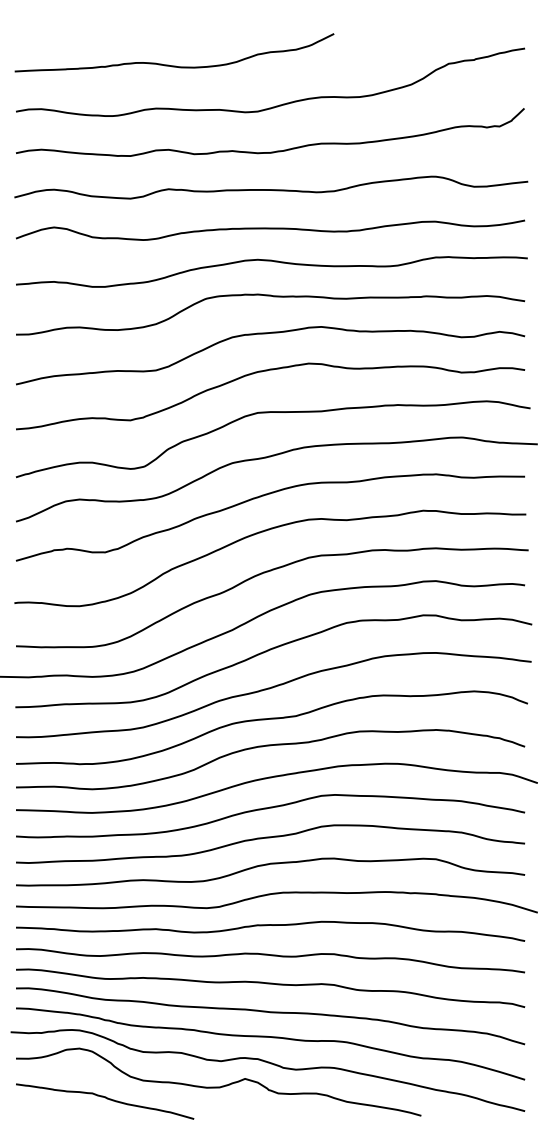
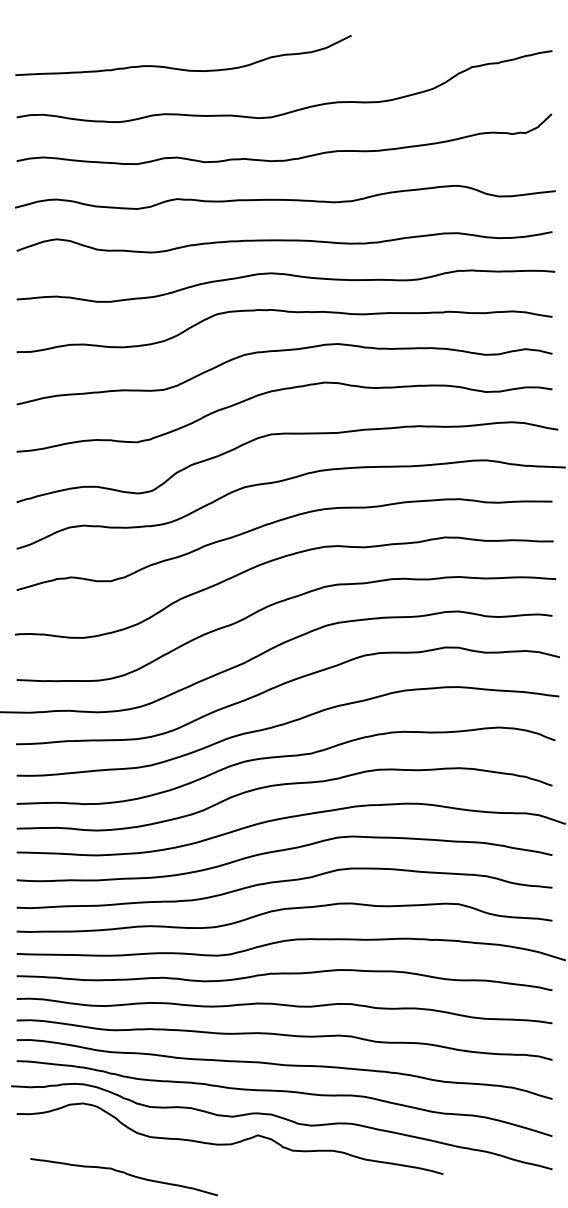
curve: (107, 1099) -> (126, 1174), moved

